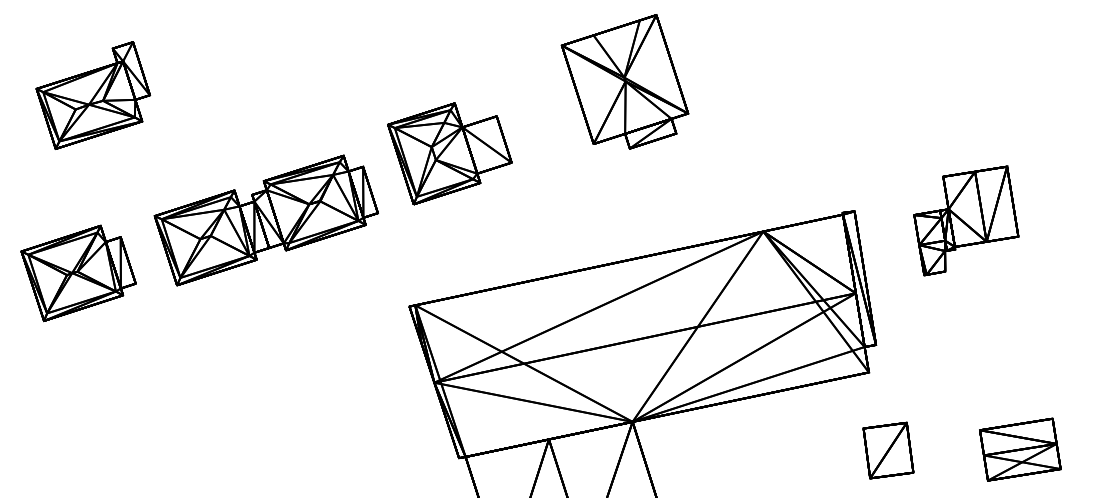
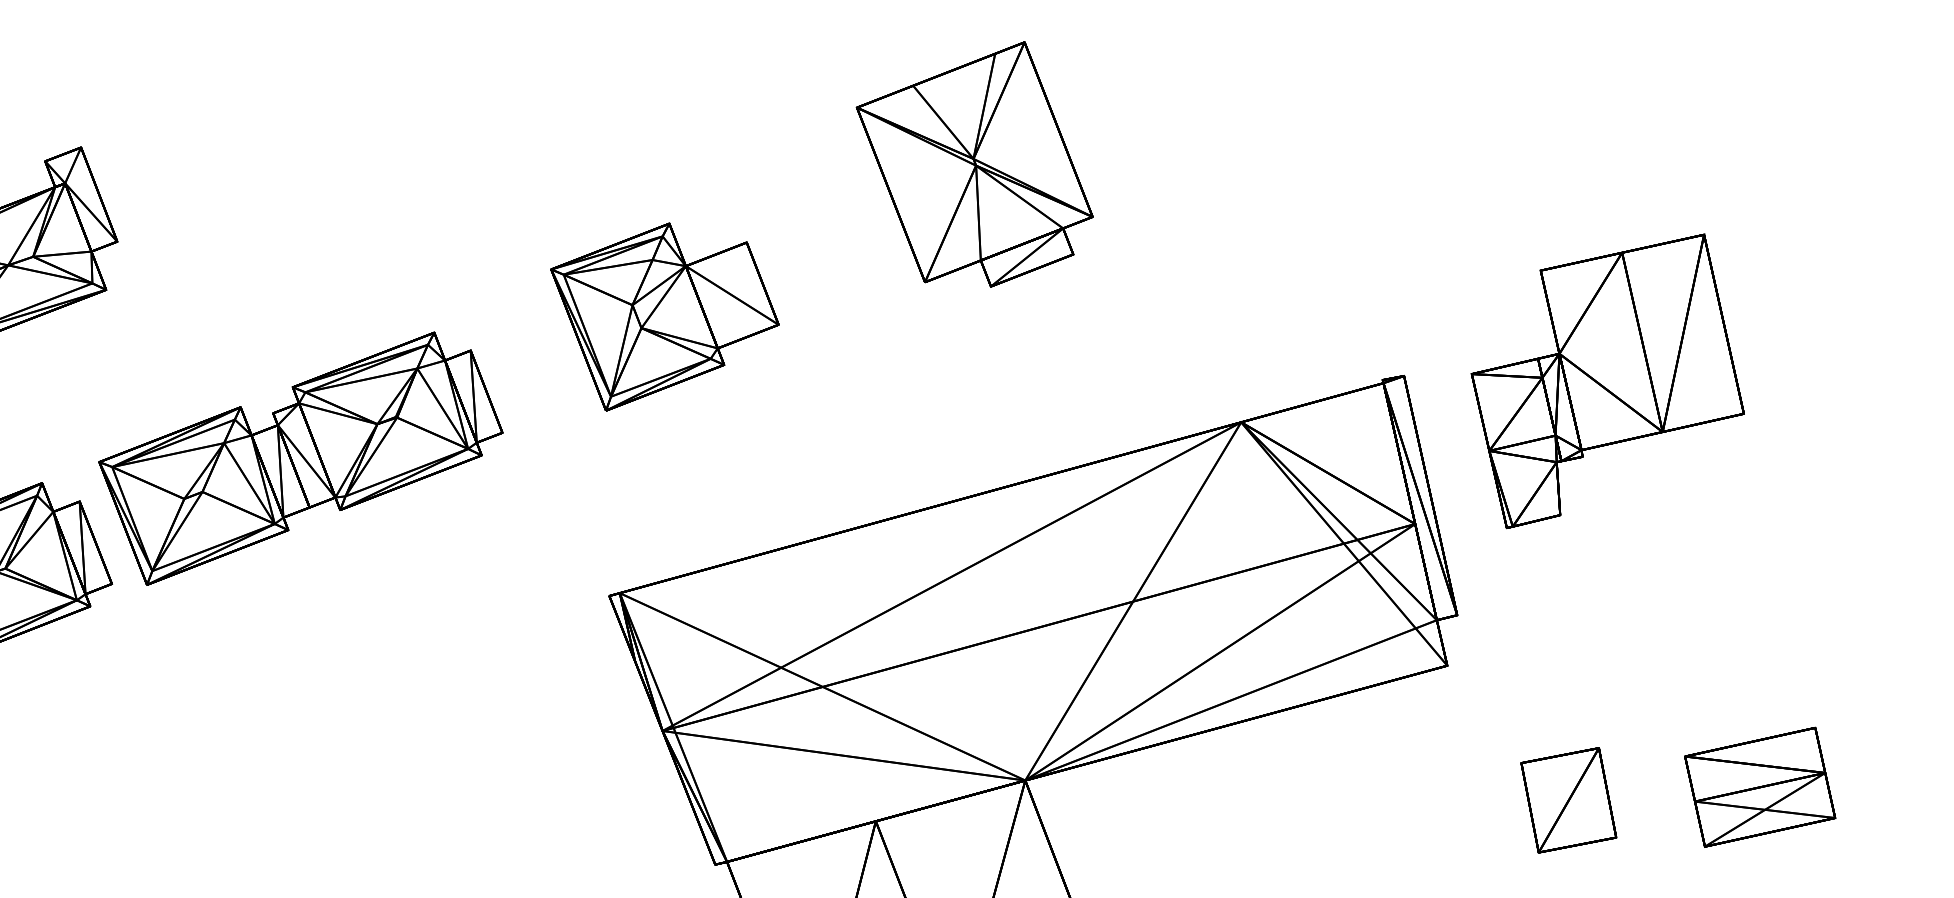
part: (265, 220) -> (299, 458), moved
part: (966, 220) -> (1607, 380), size x1.43
part: (1020, 449) -> (1760, 786), moved
part: (888, 450) -> (1568, 800), moved

